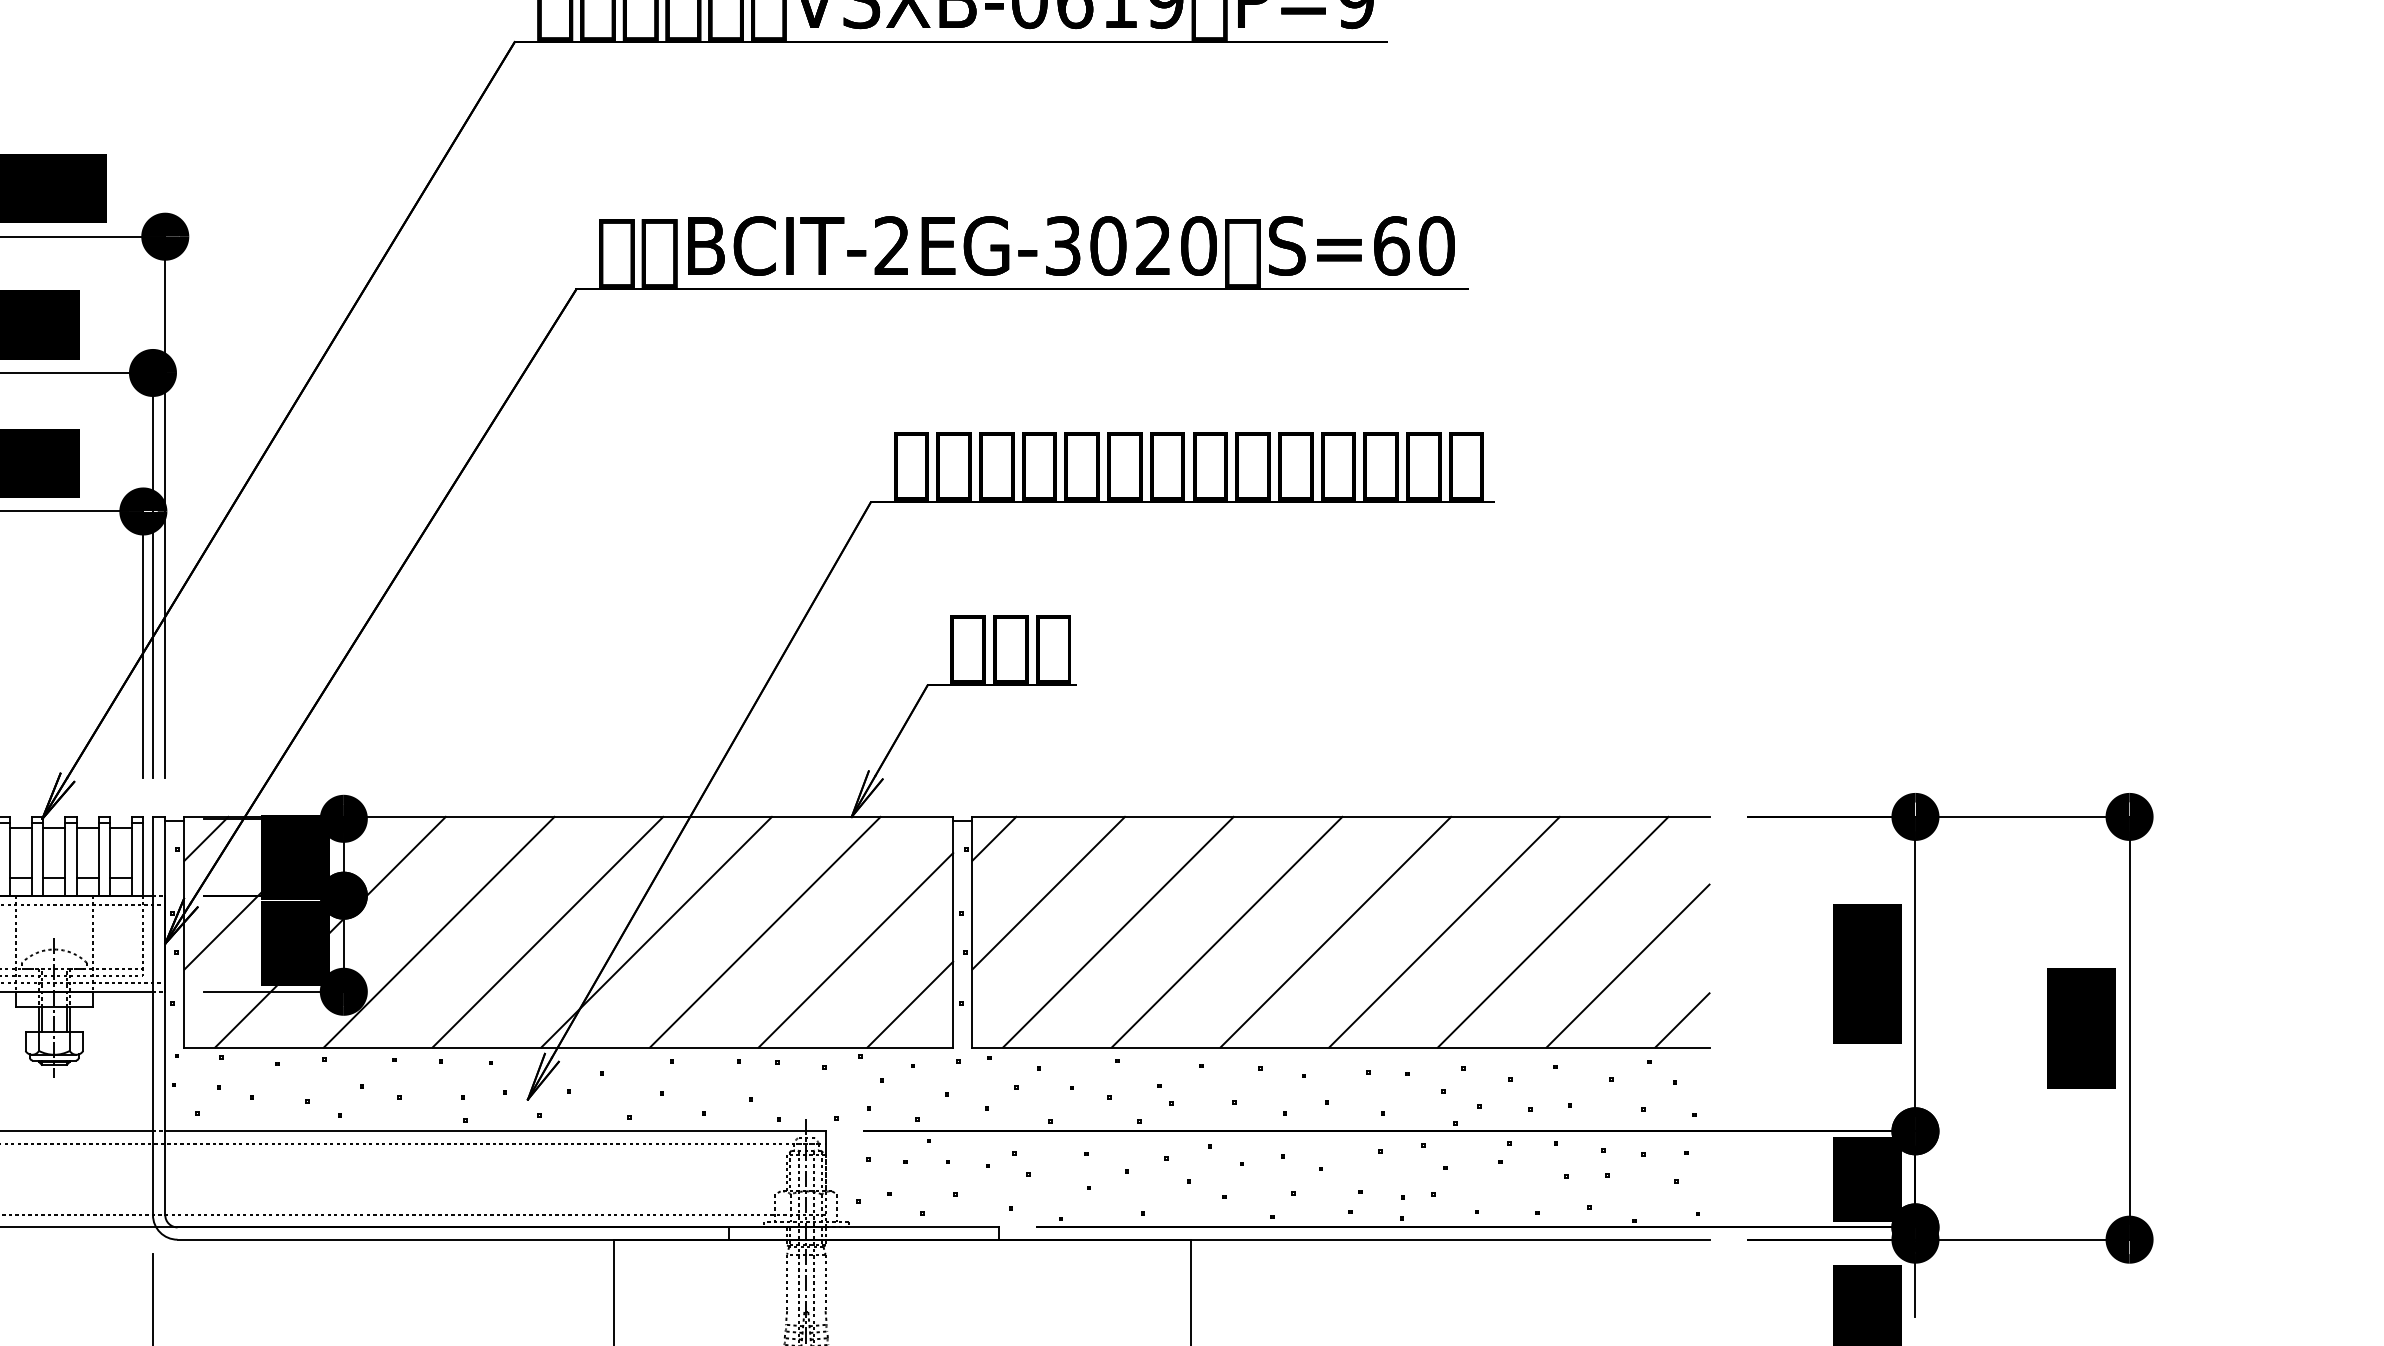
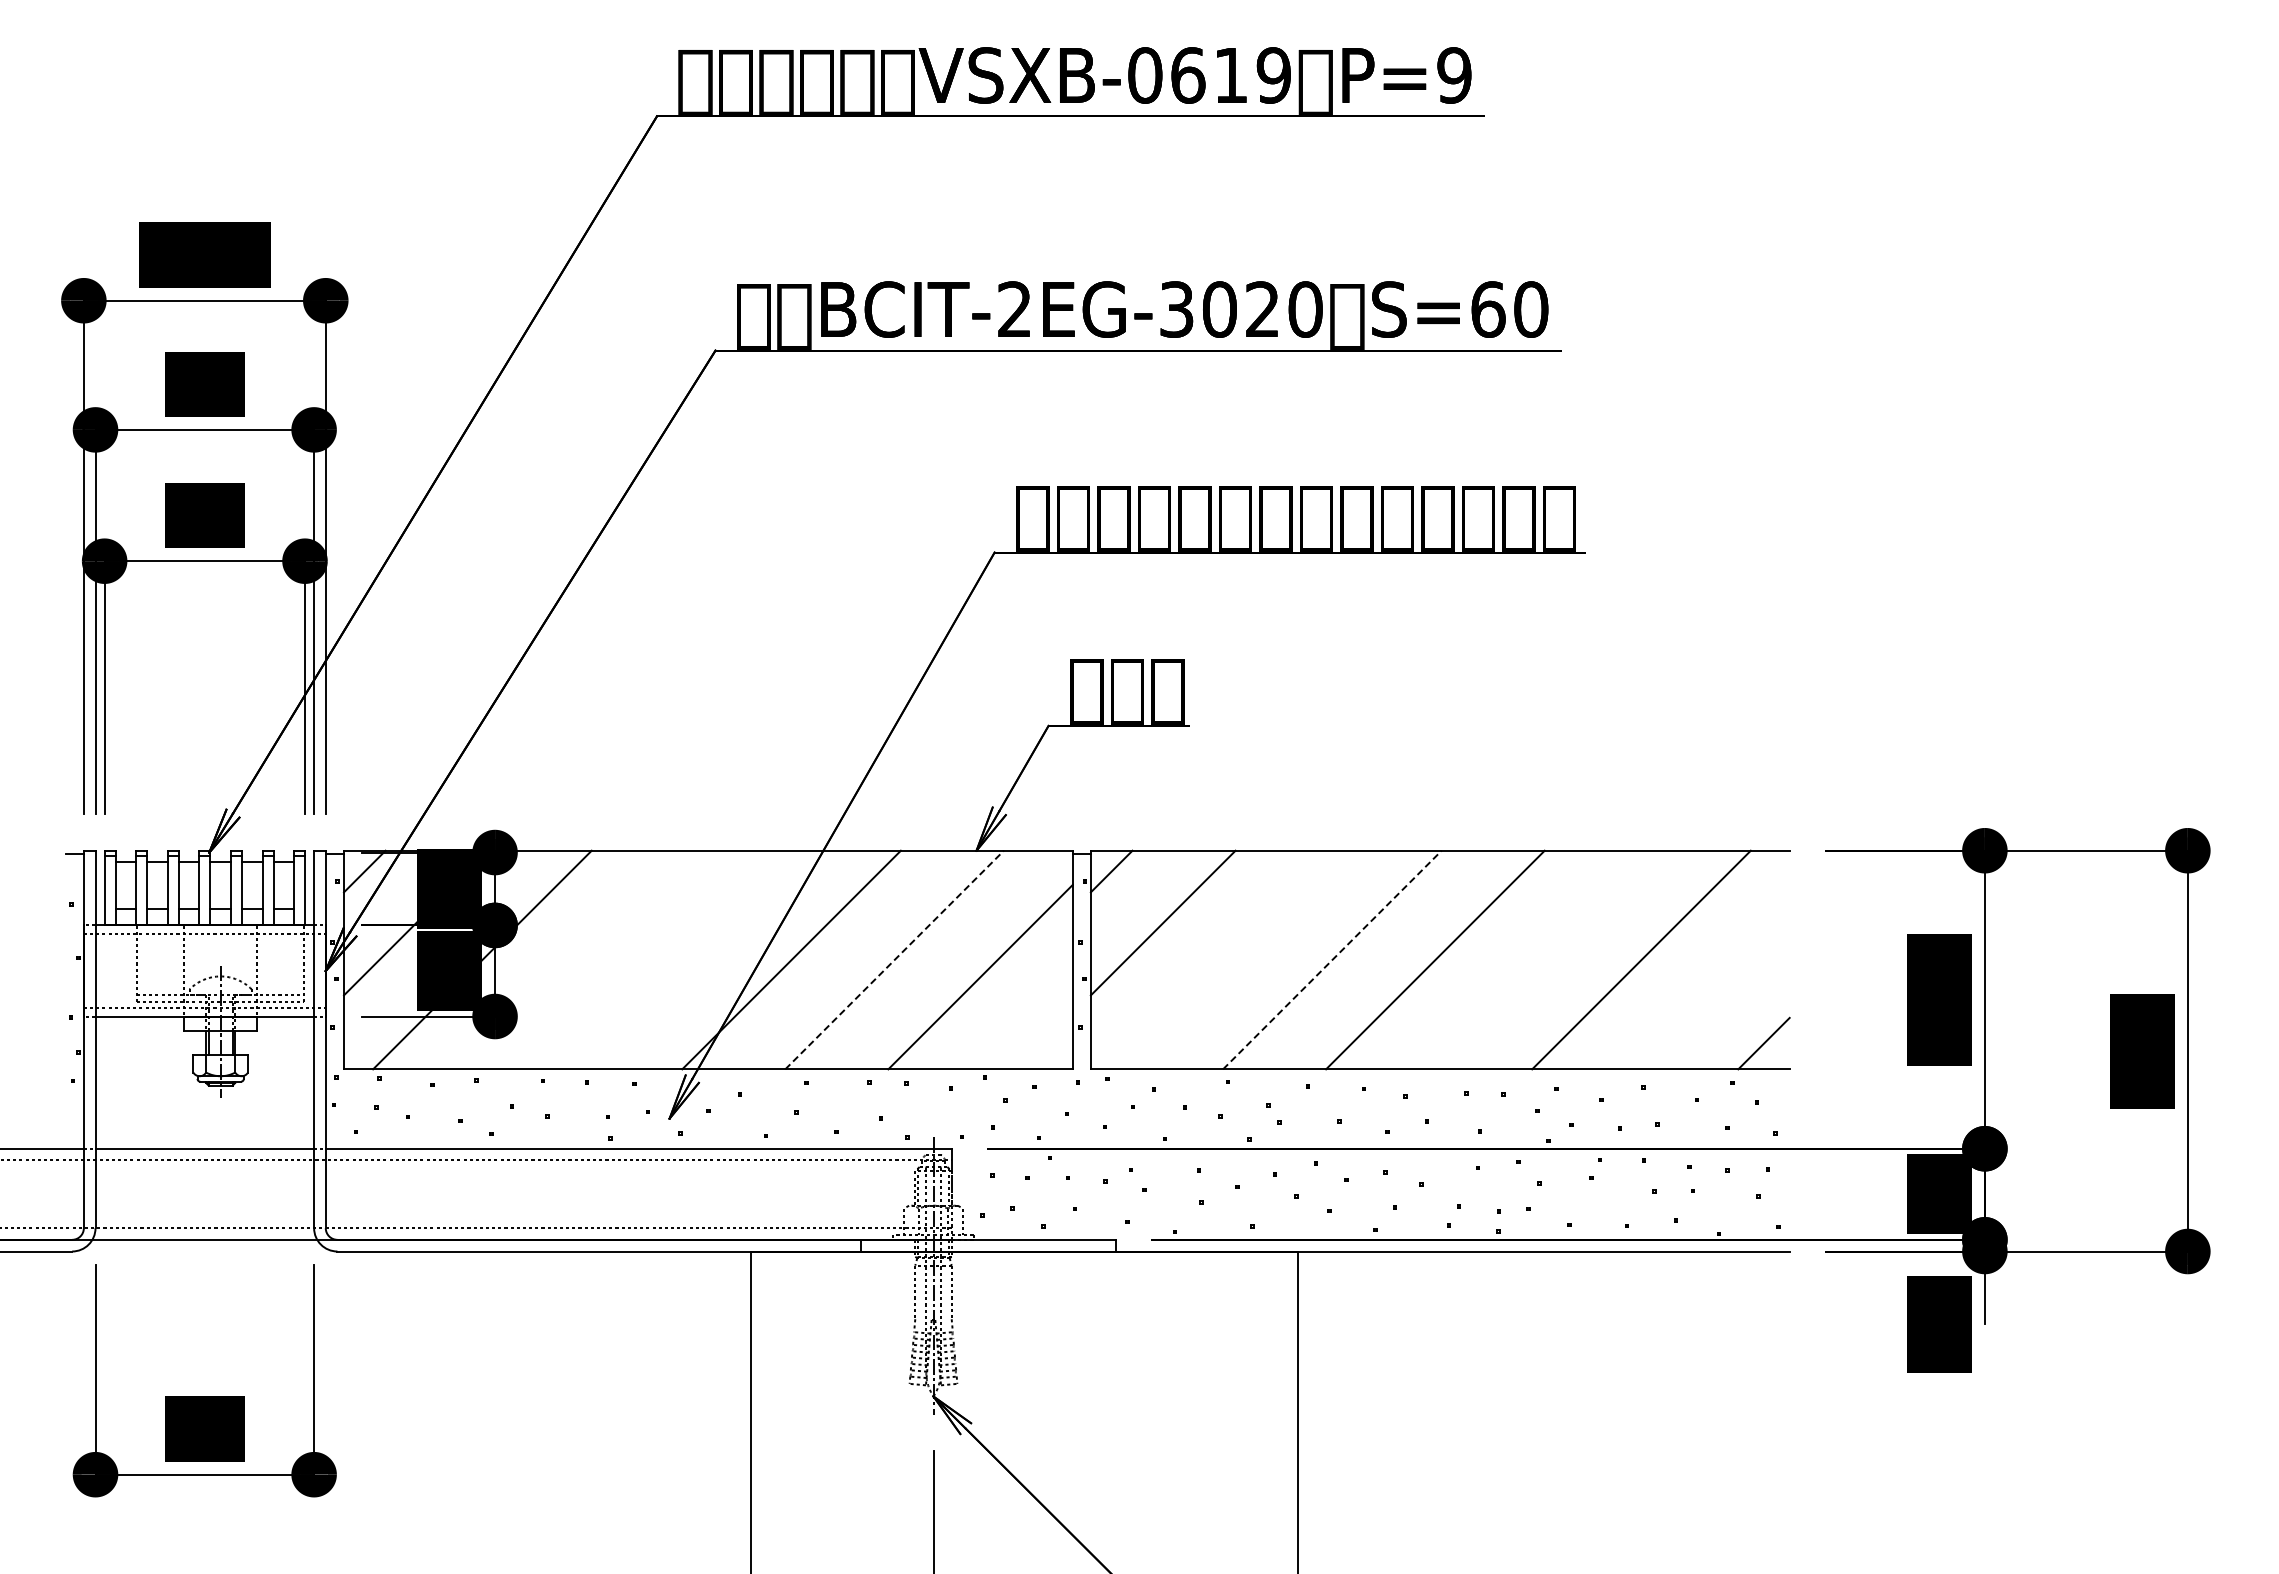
line: (439, 931) -> (585, 959), removed
line: (547, 931) -> (688, 959), removed
line: (1118, 931) -> (1229, 959), removed
line: (1444, 931) -> (1538, 959), removed
line: (765, 932) -> (894, 960), solid -> dashed
line: (1227, 932) -> (1332, 960), solid -> dashed
line: (1628, 965) -> (1712, 991), removed
line: (909, 1004) -> (1031, 1028), removed

